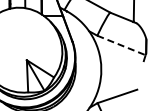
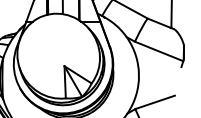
line: (121, 45) -> (159, 51), dashed -> solid

